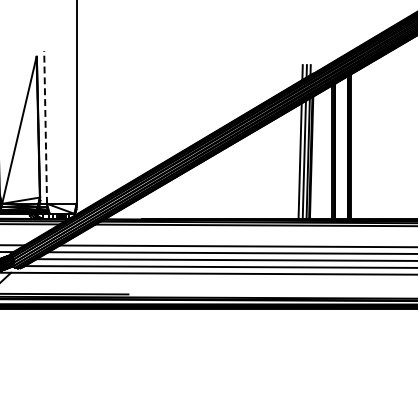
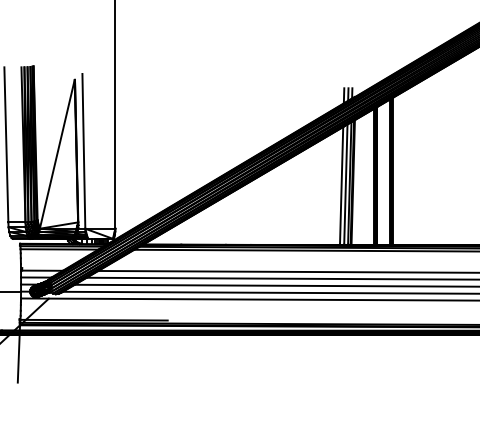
line: (45, 126) -> (83, 150), dashed -> solid

